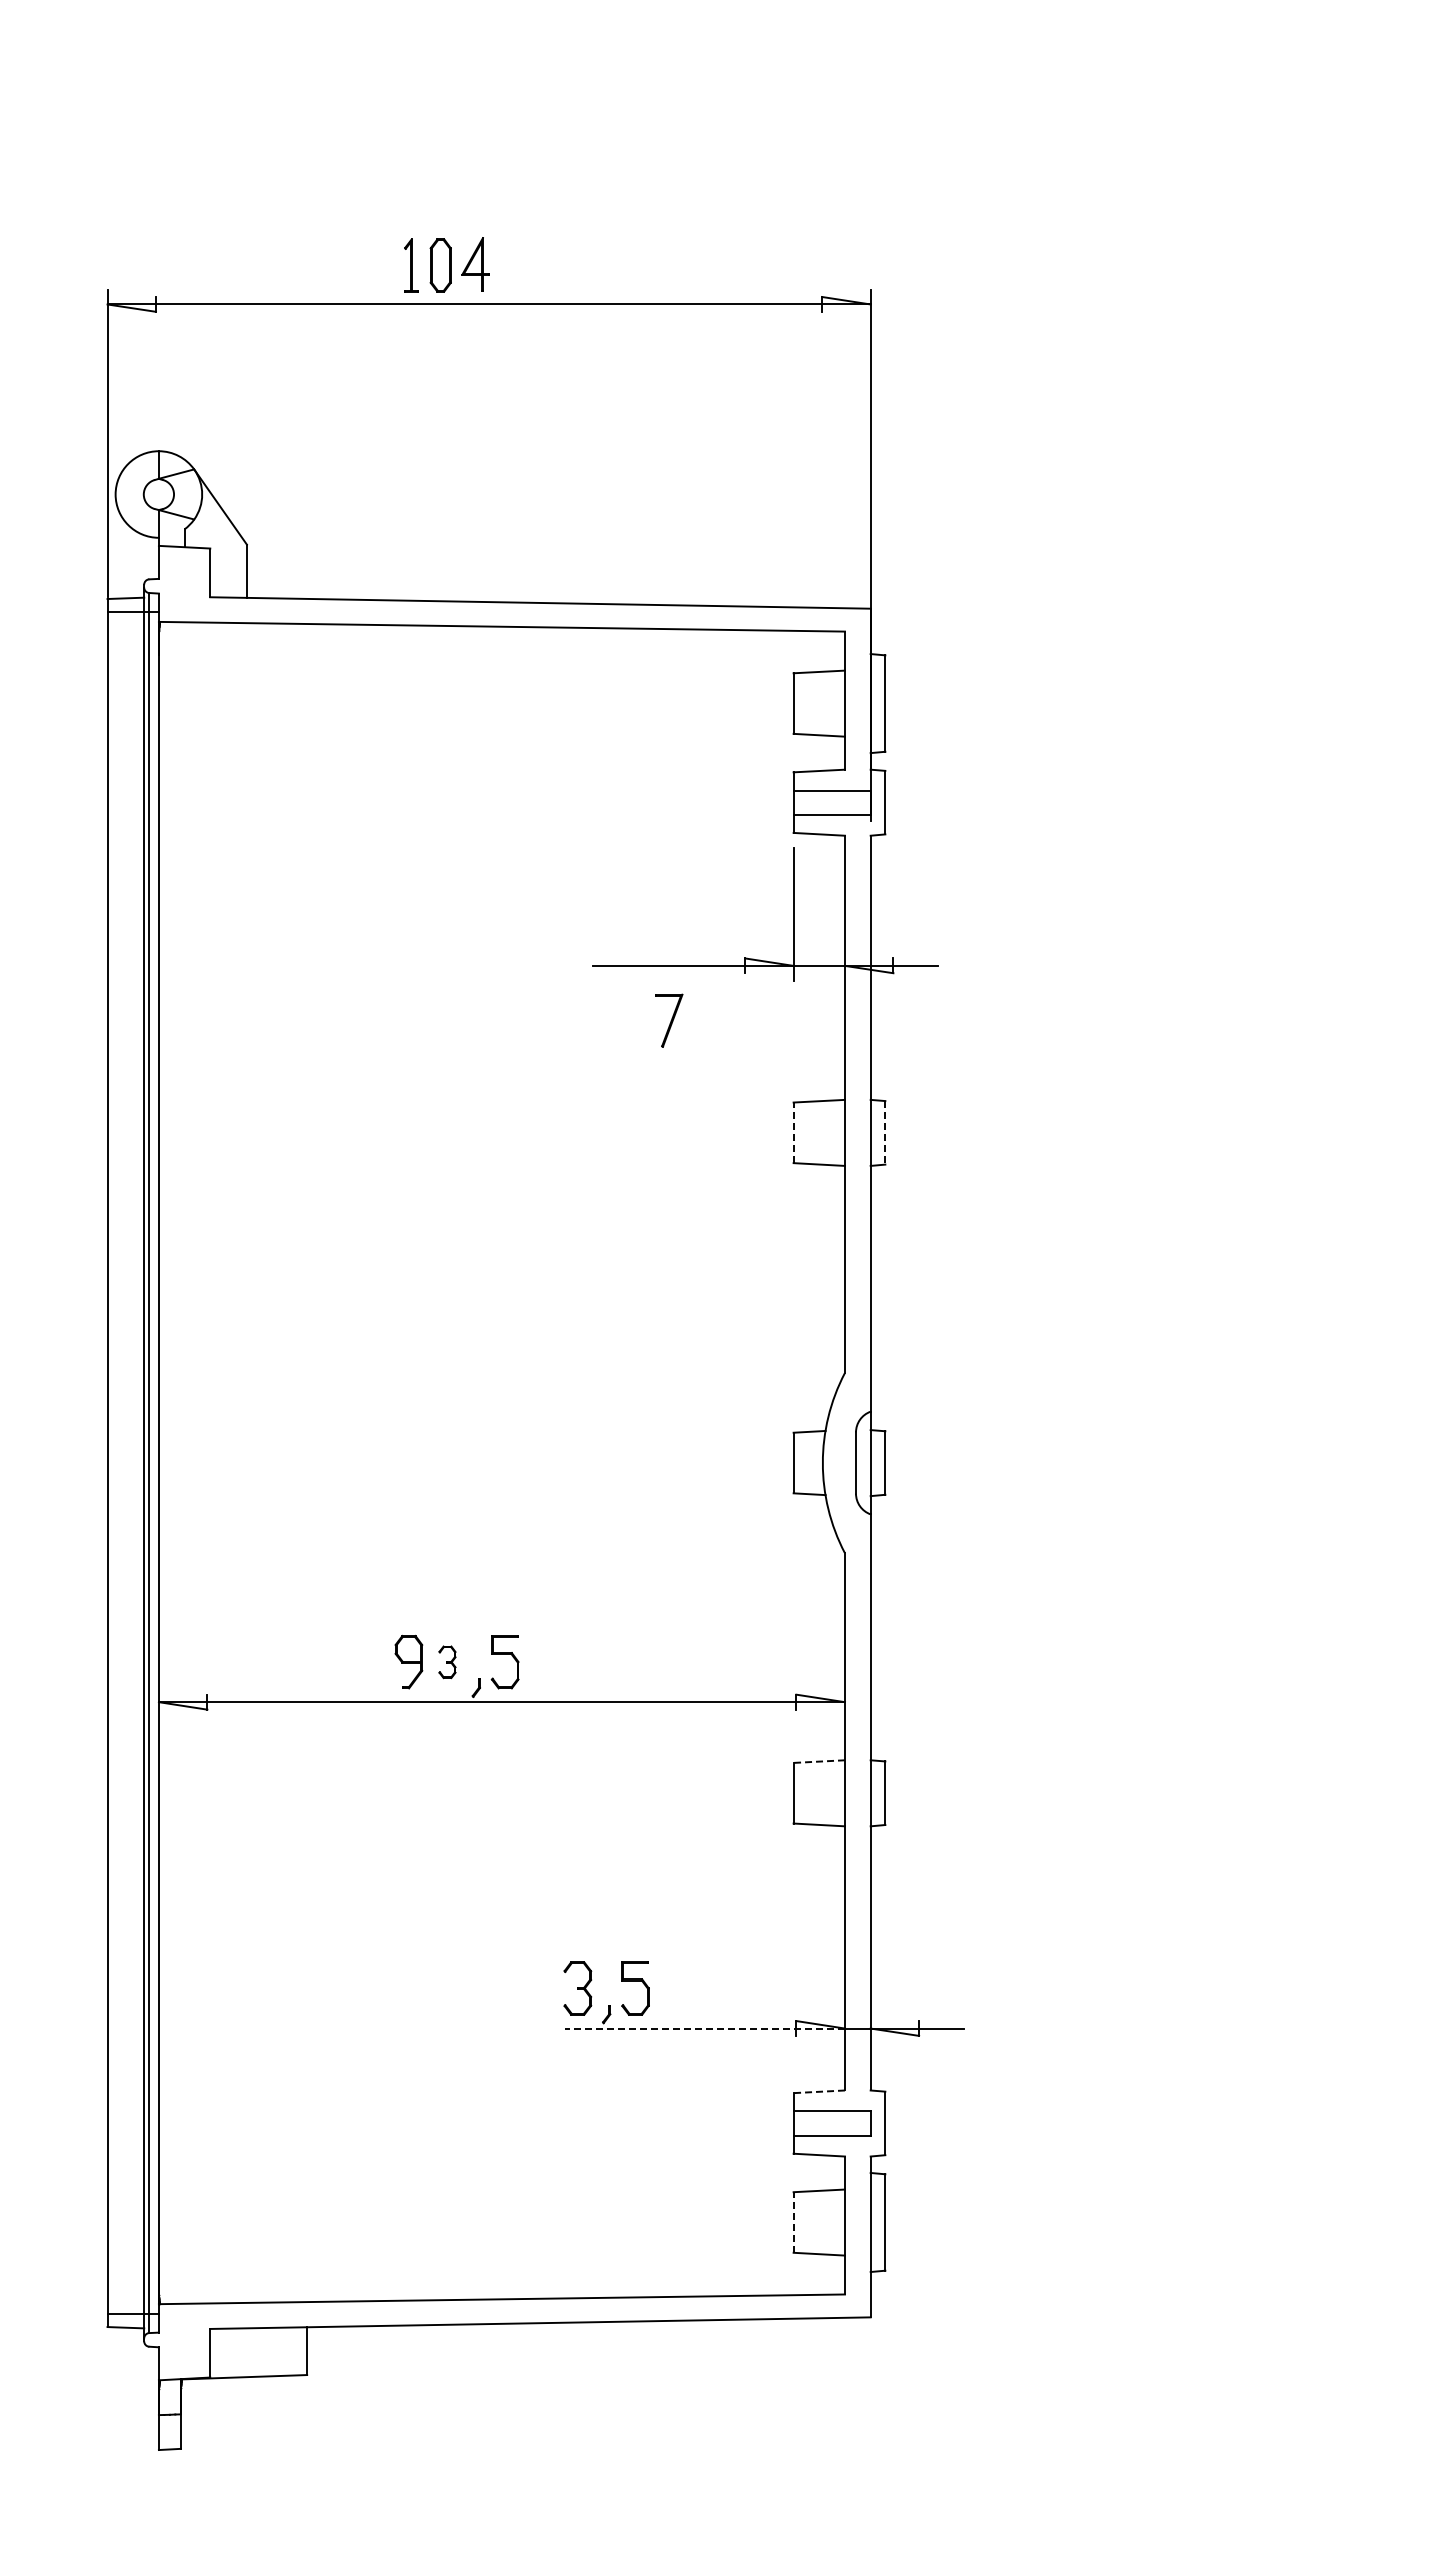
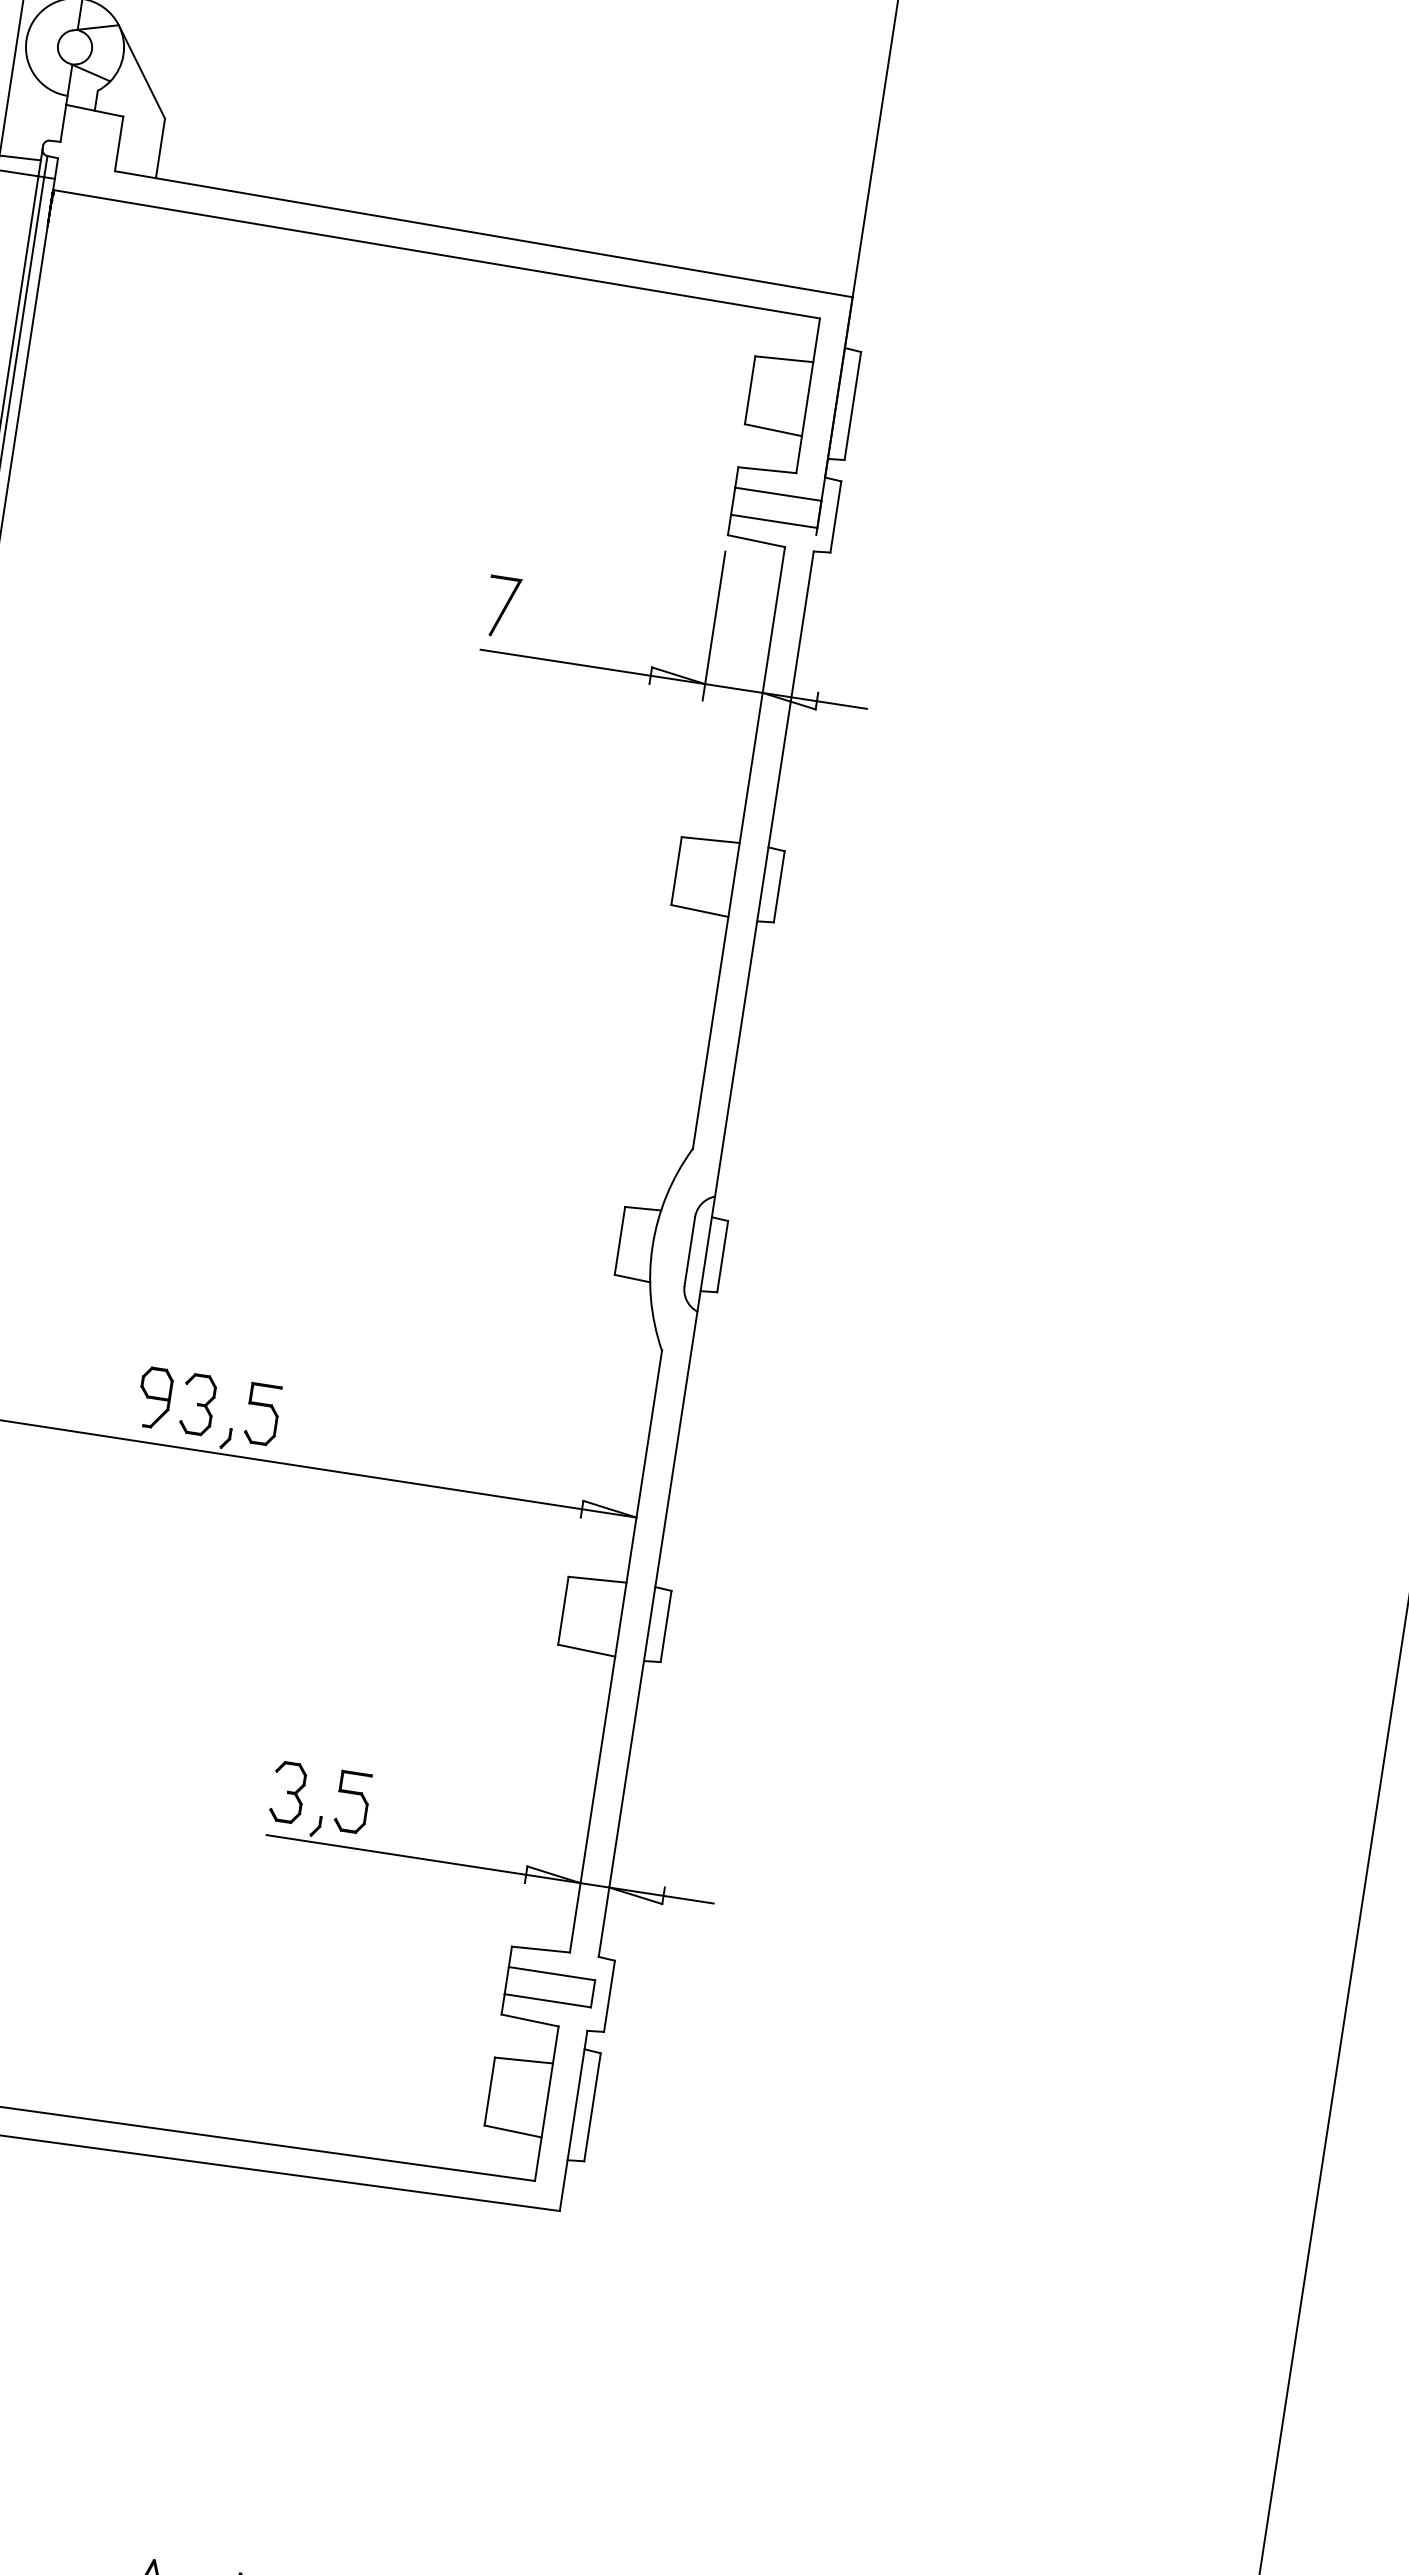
part: (669, 1020) -> (502, 606), moved
line: (793, 1132) -> (676, 870), dashed -> solid
line: (885, 1132) -> (779, 886), dashed -> solid
part: (447, 1662) -> (198, 1405), size x1.67
line: (819, 1761) -> (597, 1579), dashed -> solid
line: (704, 2028) -> (423, 1859), dashed -> solid
line: (819, 2091) -> (541, 1949), dashed -> solid
line: (793, 2222) -> (489, 2091), dashed -> solid

